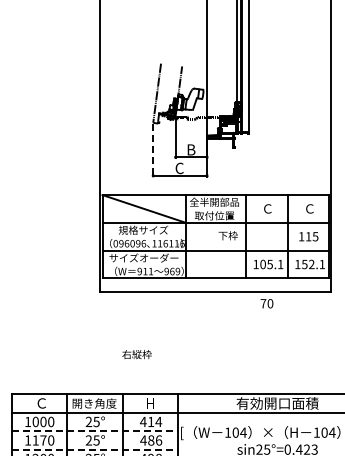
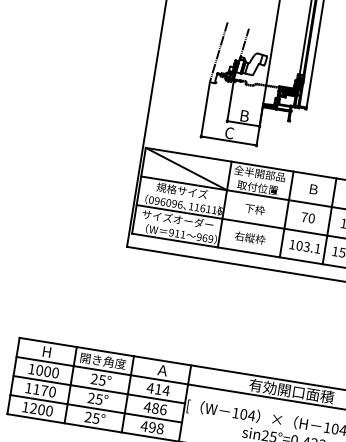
line: (153, 150) -> (205, 110), dashed -> solid
text: (267, 208) -> (313, 188), Ｃ -> Ｂ
text: (227, 235) -> (254, 209), moved
text: (269, 263) -> (306, 245), 105.1 -> 103.1
text: (266, 303) -> (307, 217), moved
text: (136, 354) -> (249, 237), moved
text: (40, 403) -> (47, 352), Ｃ -> H
text: (151, 403) -> (161, 370), H -> Ａ
line: (95, 431) -> (99, 390), dashed -> solid
line: (95, 449) -> (96, 408), dashed -> solid

